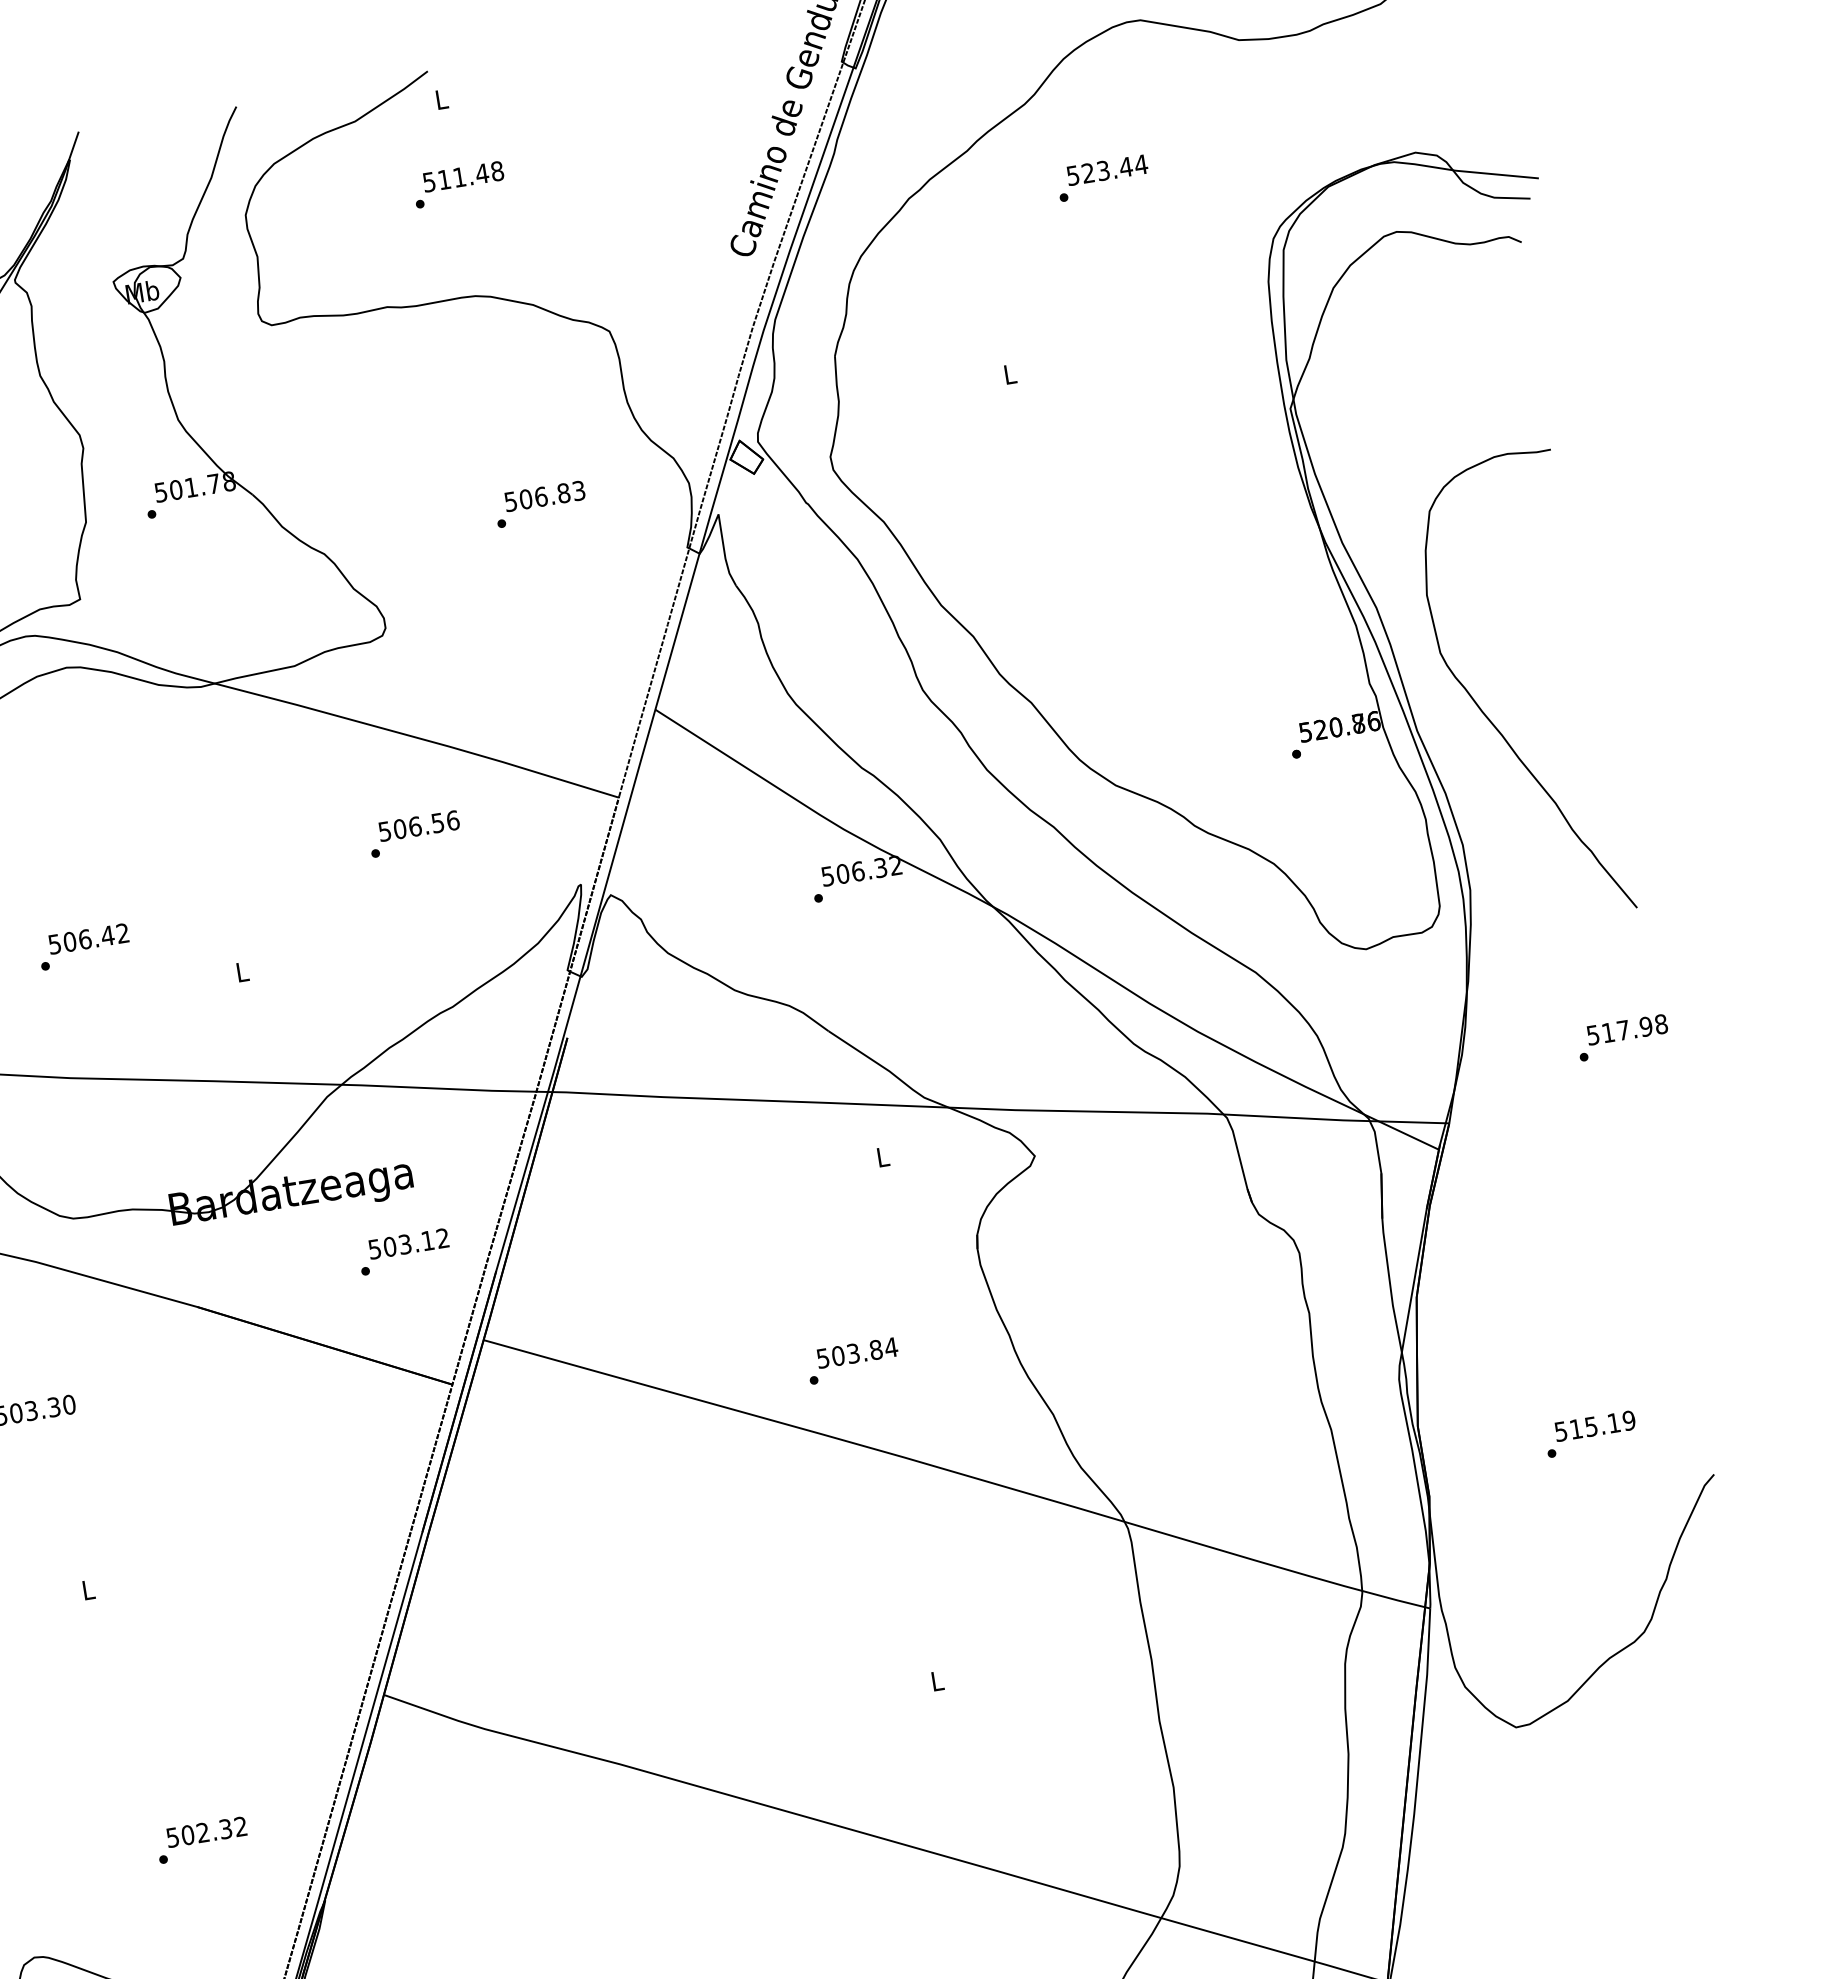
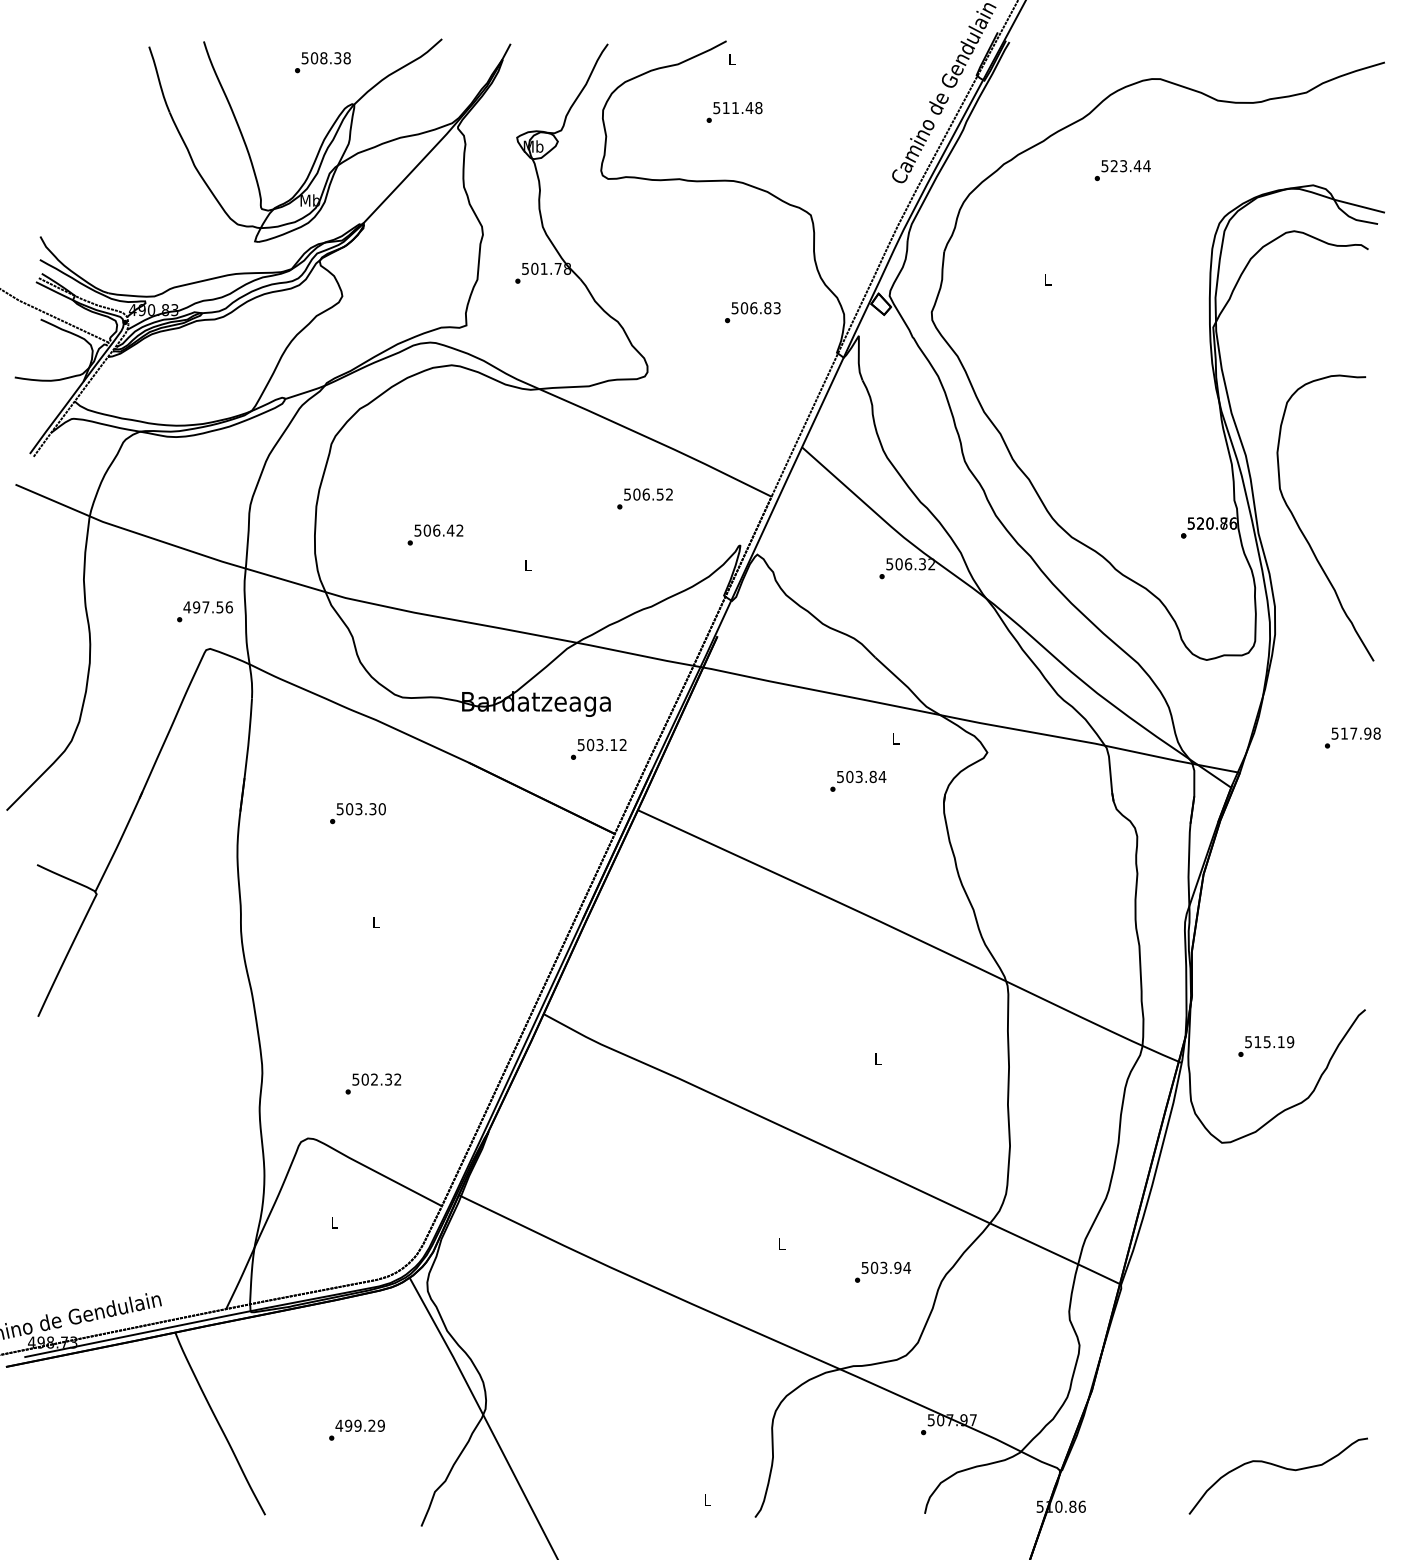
text: (452, 820) -> (669, 494), 506.56 -> 506.52
text: (853, 1359) -> (858, 780), moved
text: (1591, 1434) -> (1266, 1046), moved
text: (202, 1839) -> (373, 1083), moved

